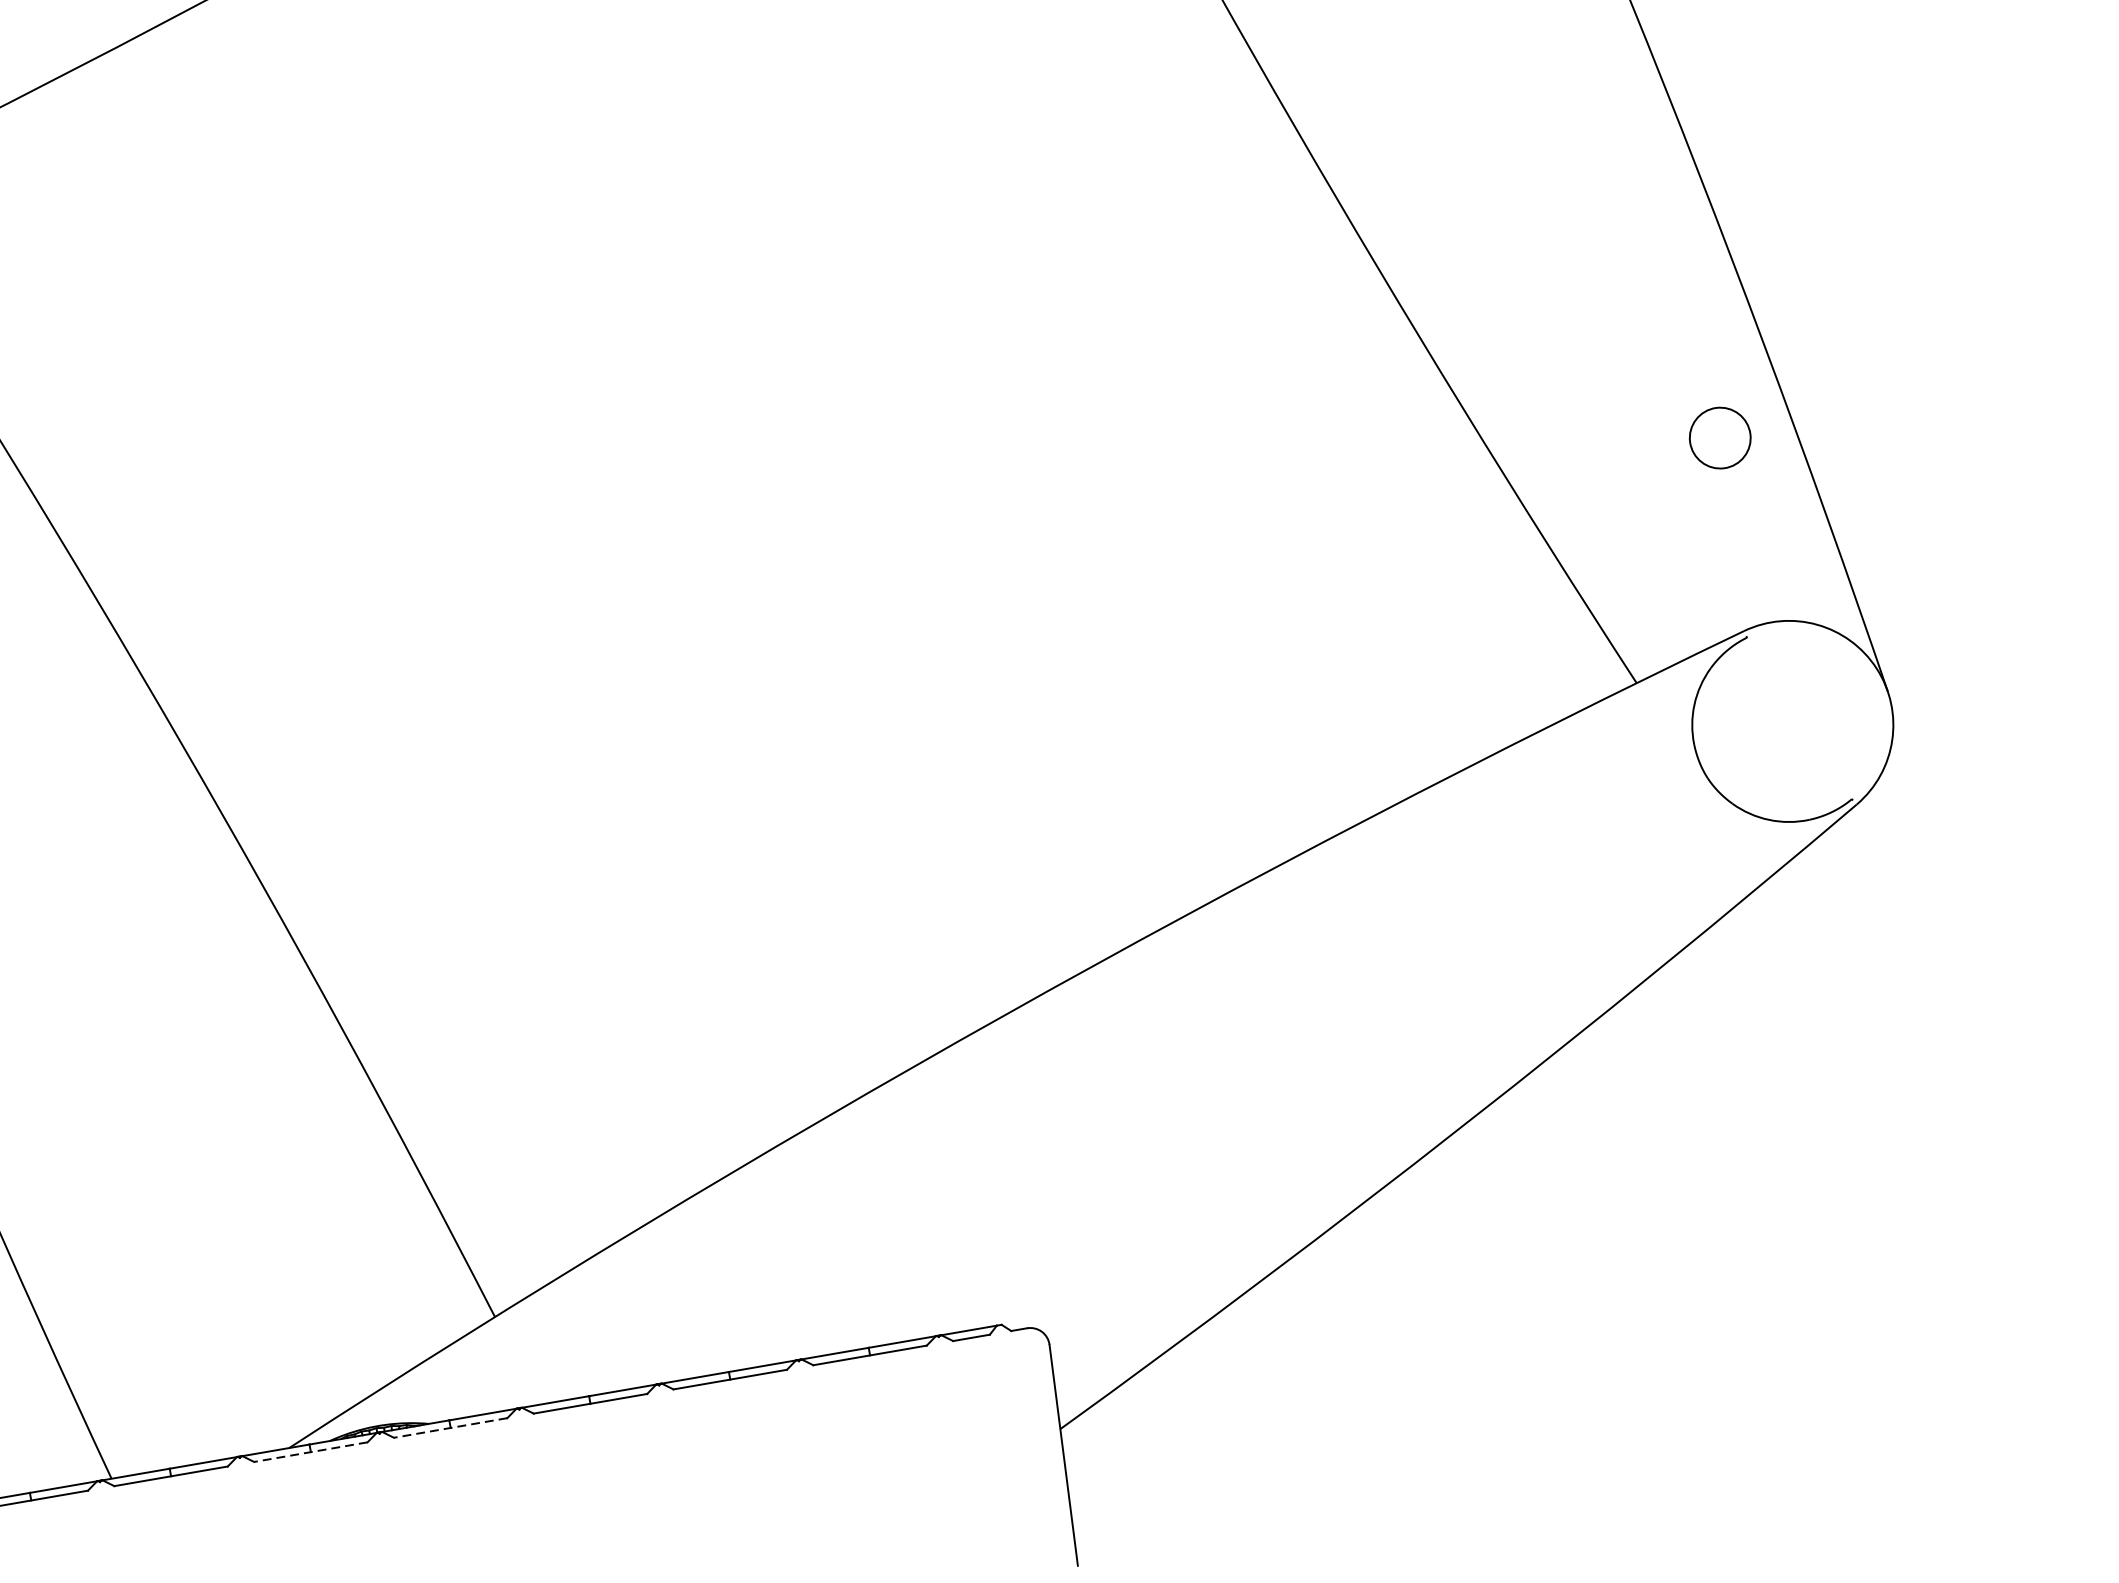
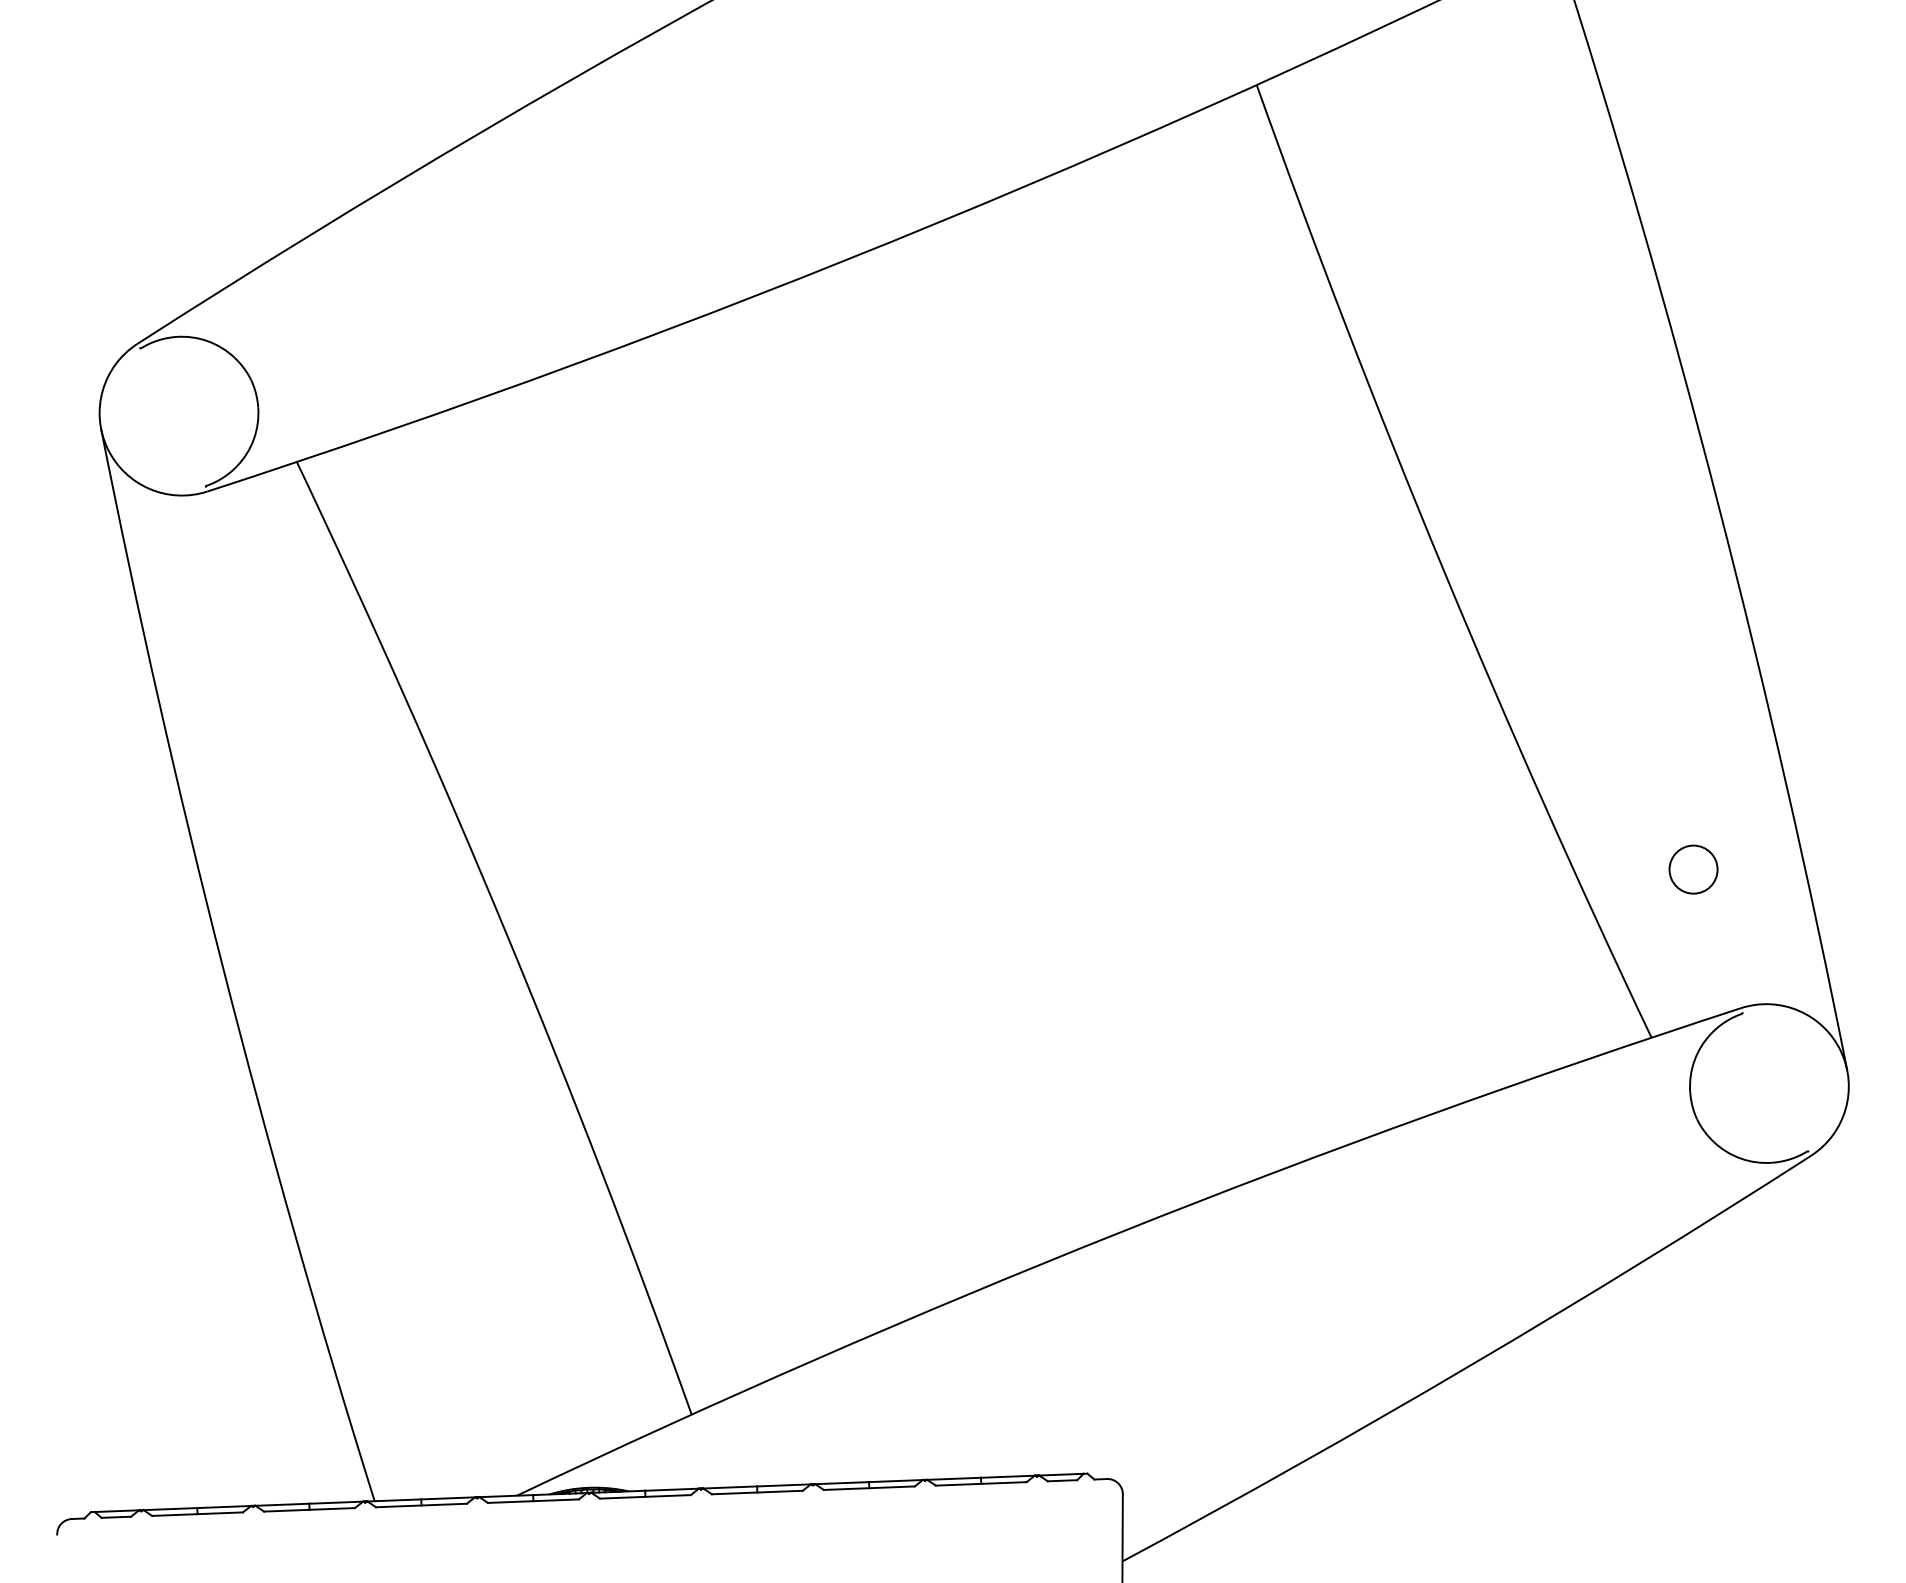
circle: (1720, 437) -> (1693, 869), moved
line: (449, 1427) -> (644, 1496), dashed -> solid
line: (309, 1452) -> (532, 1501), dashed -> solid

